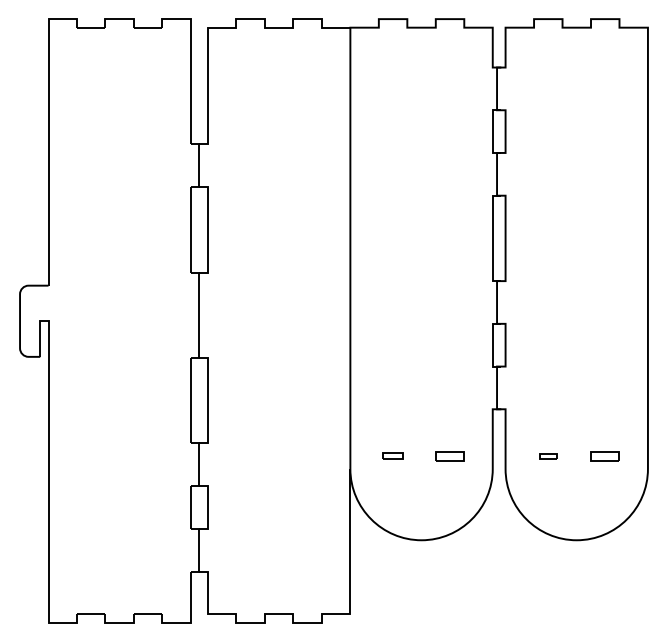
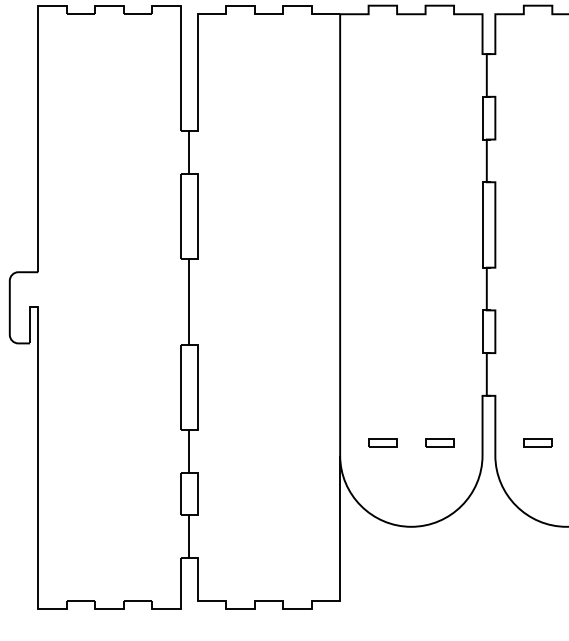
part: (392, 456) -> (382, 443), size x1.43
part: (548, 456) -> (538, 443), size x1.67

